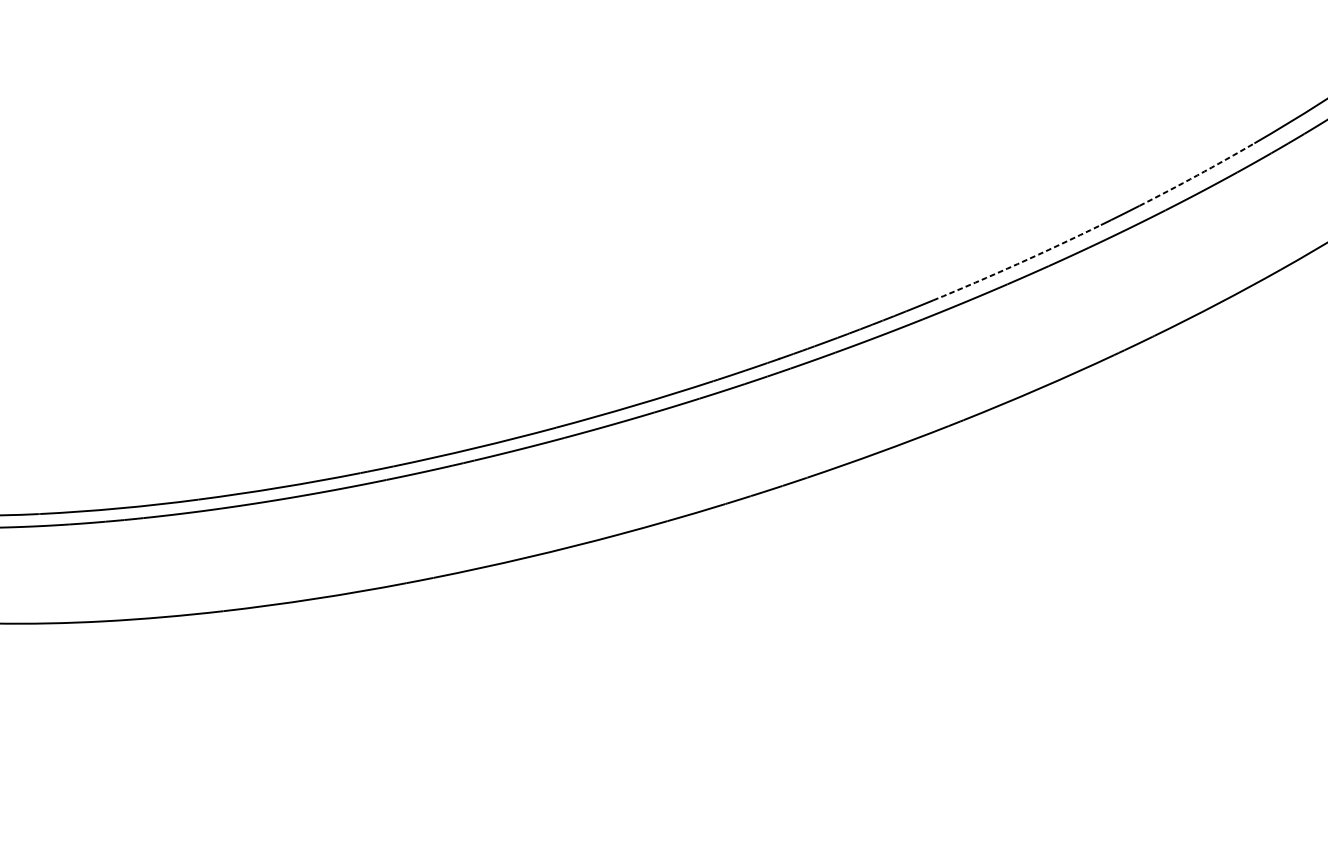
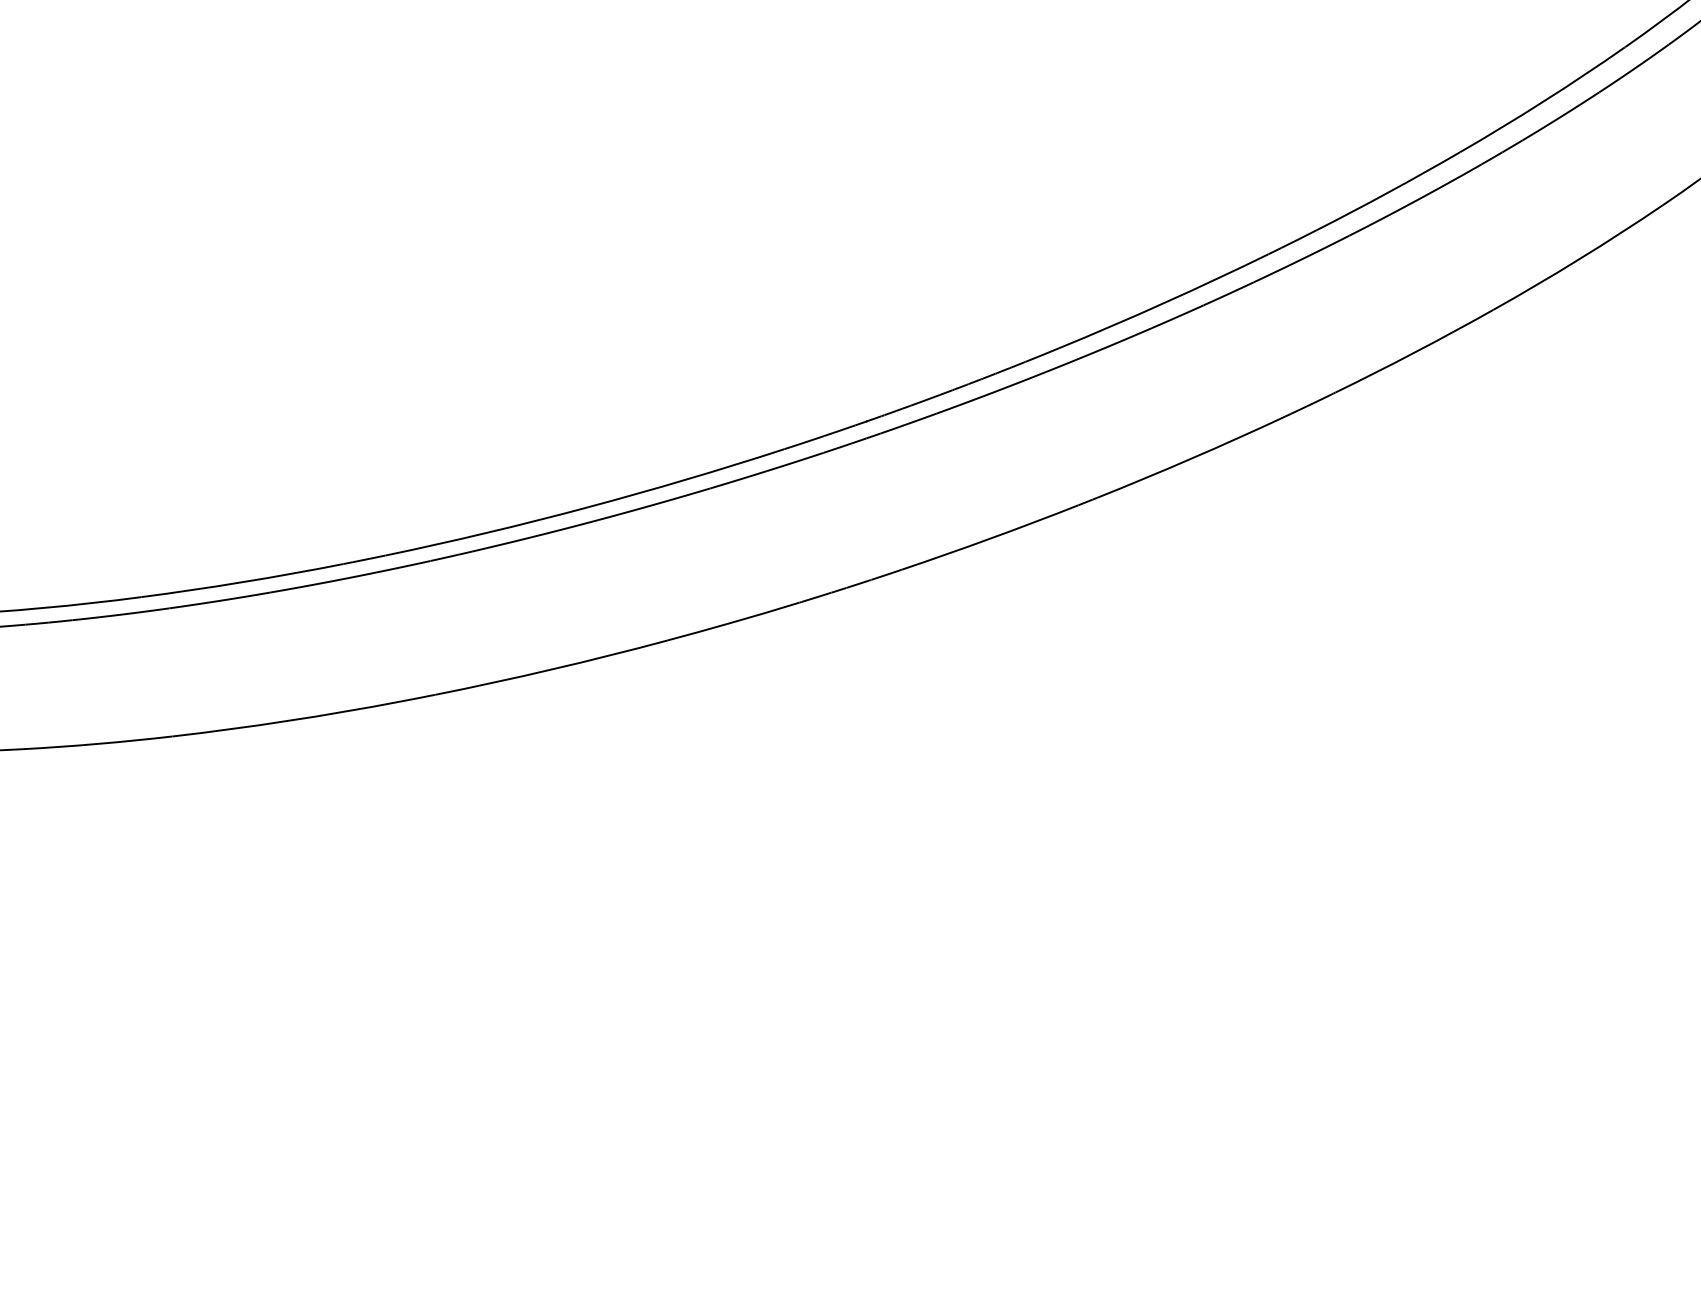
arc: (1197, 175) -> (1389, 192), dashed -> solid
arc: (1017, 263) -> (1164, 302), dashed -> solid

